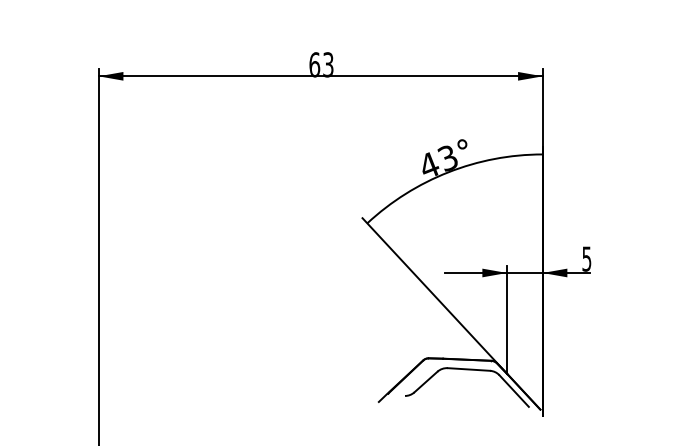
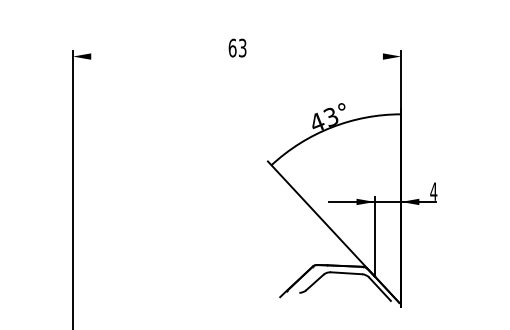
line: (319, 76) -> (236, 56), removed
text: (586, 258) -> (433, 191), 5 -> 4

